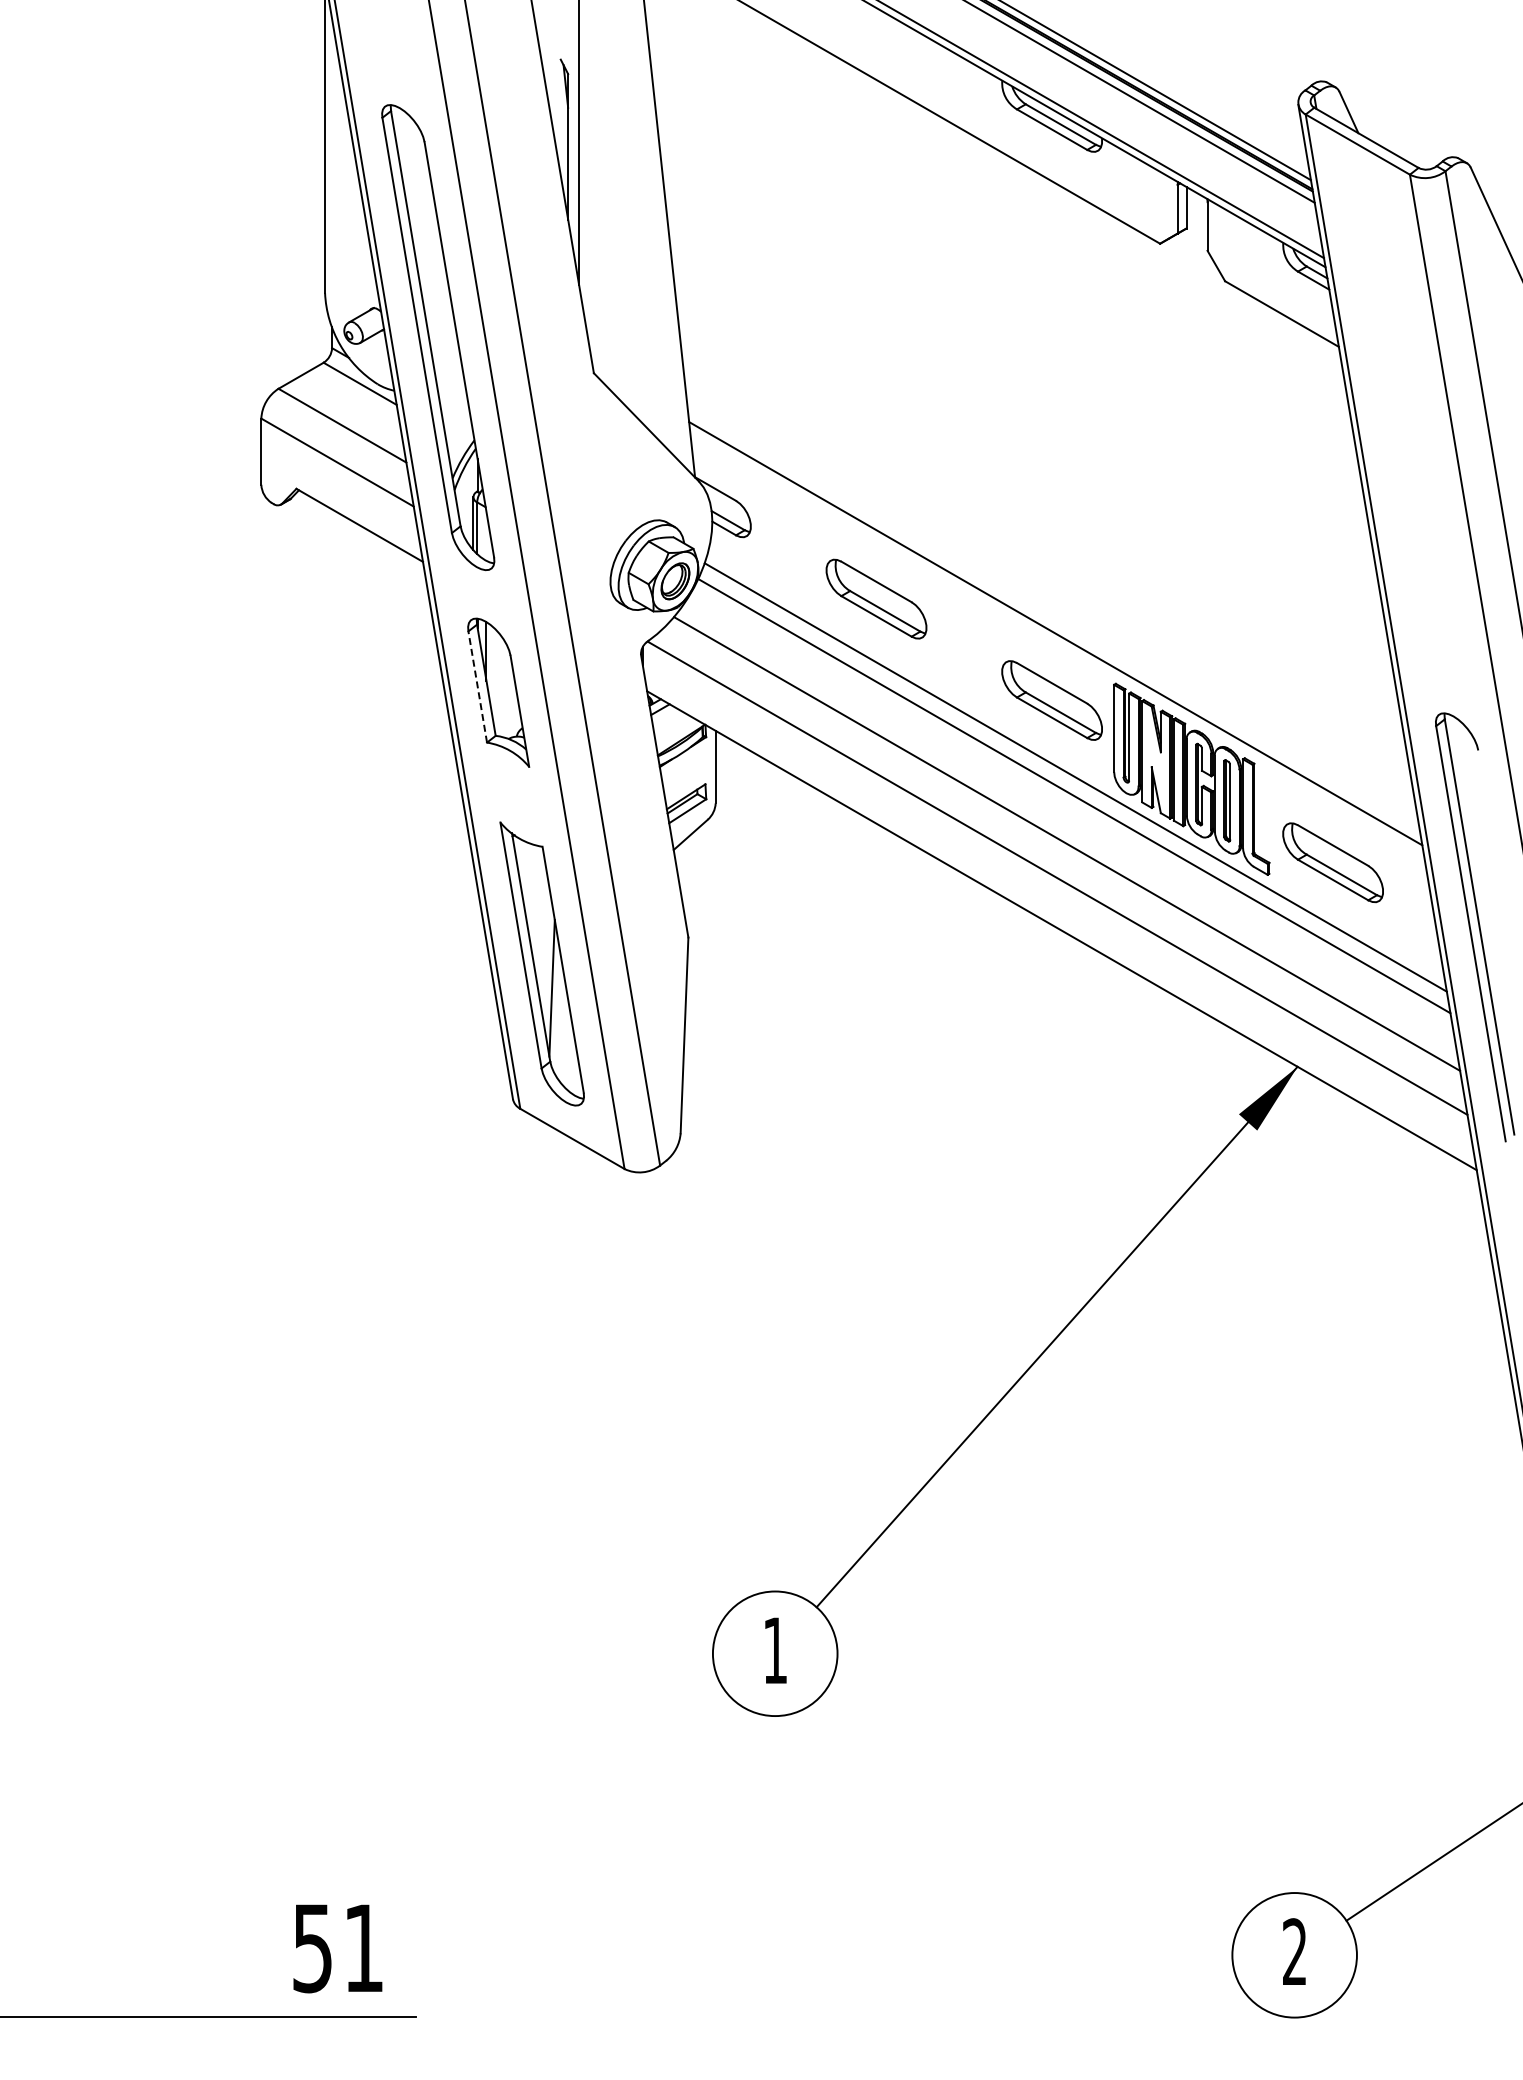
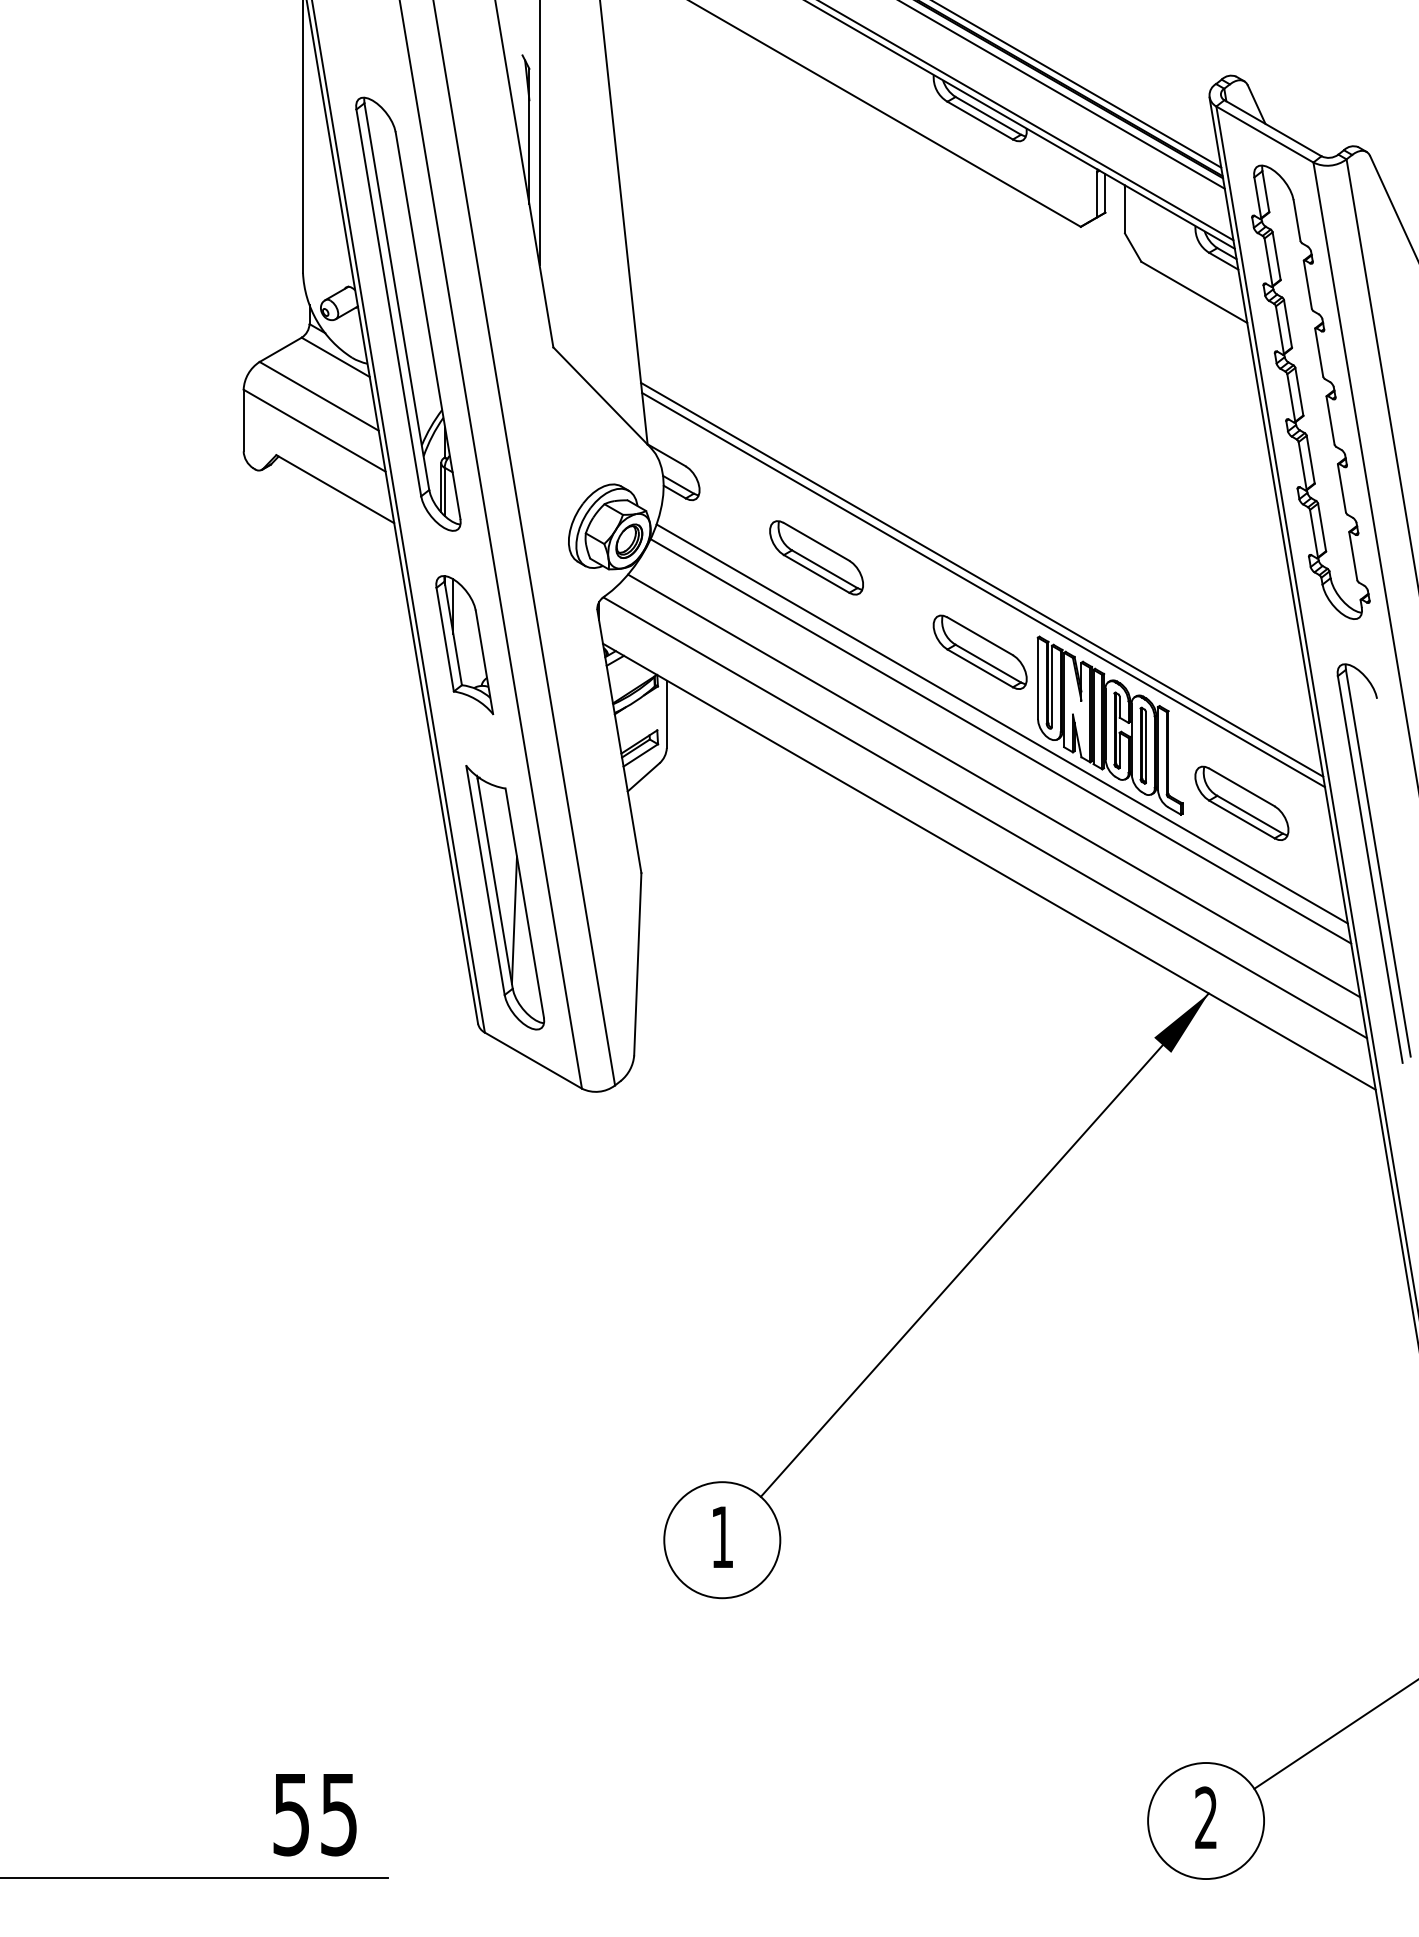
part: (1407, 421) -> (1311, 392), added
line: (1054, 622) -> (982, 579), added
line: (477, 686) -> (444, 639), dashed -> solid
text: (363, 1948) -> (338, 1814), 51 -> 55

